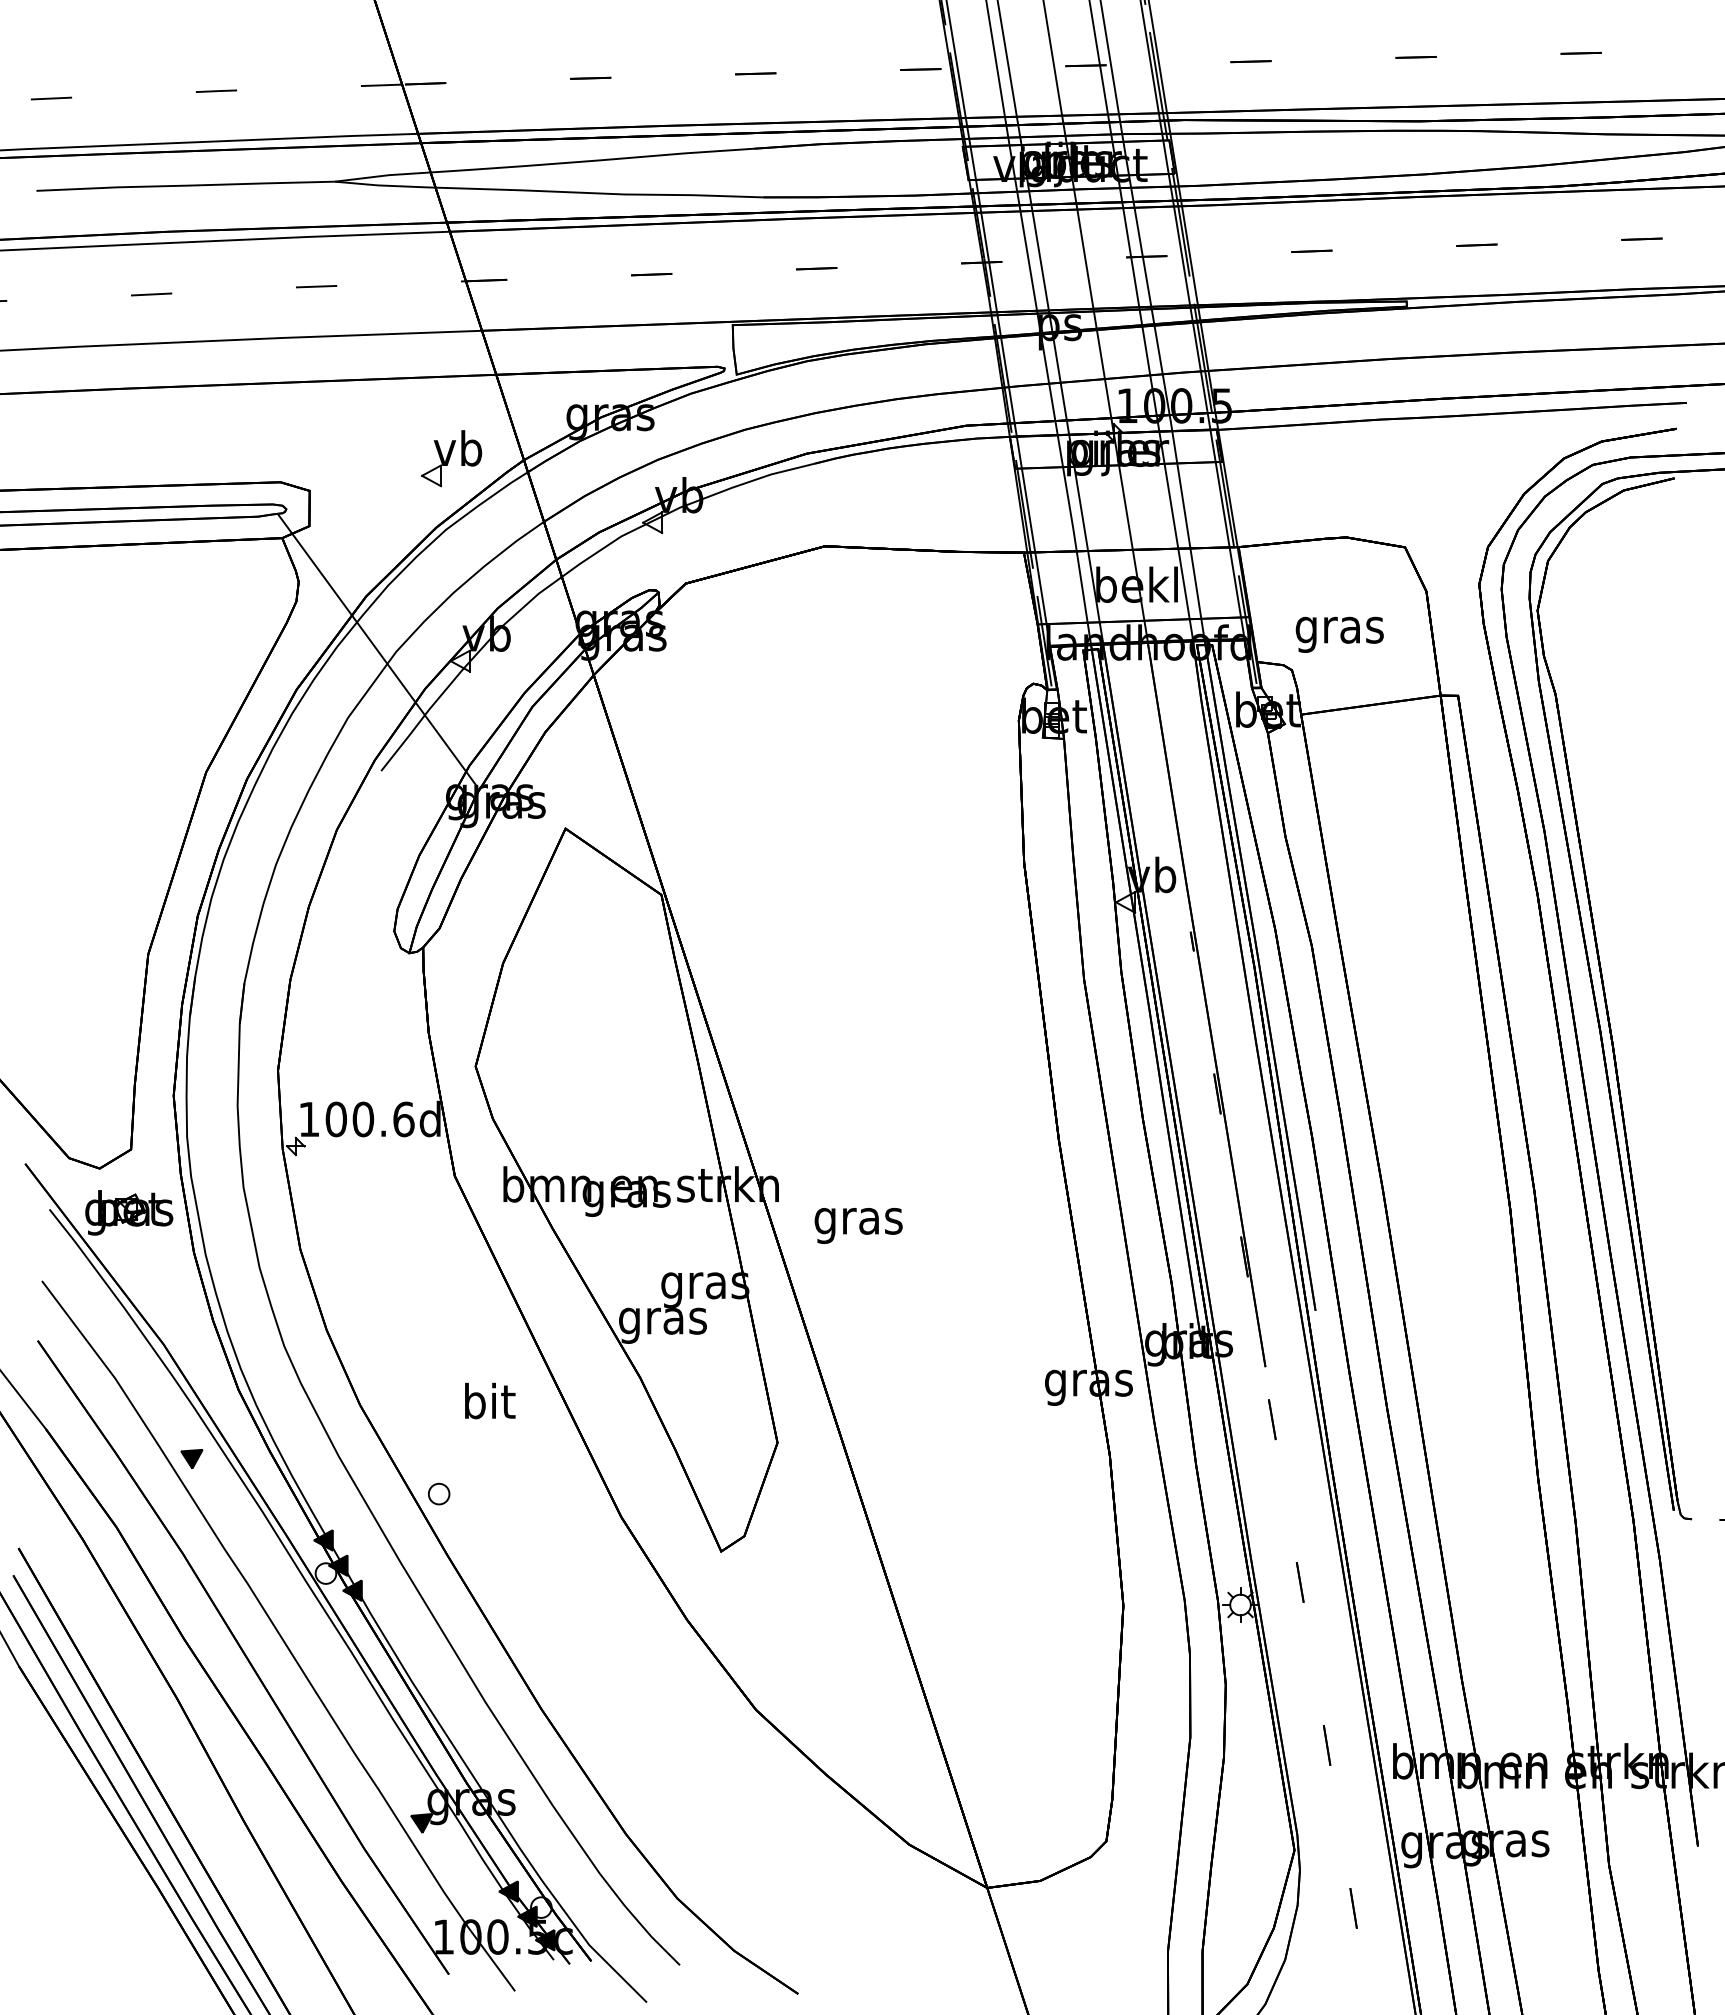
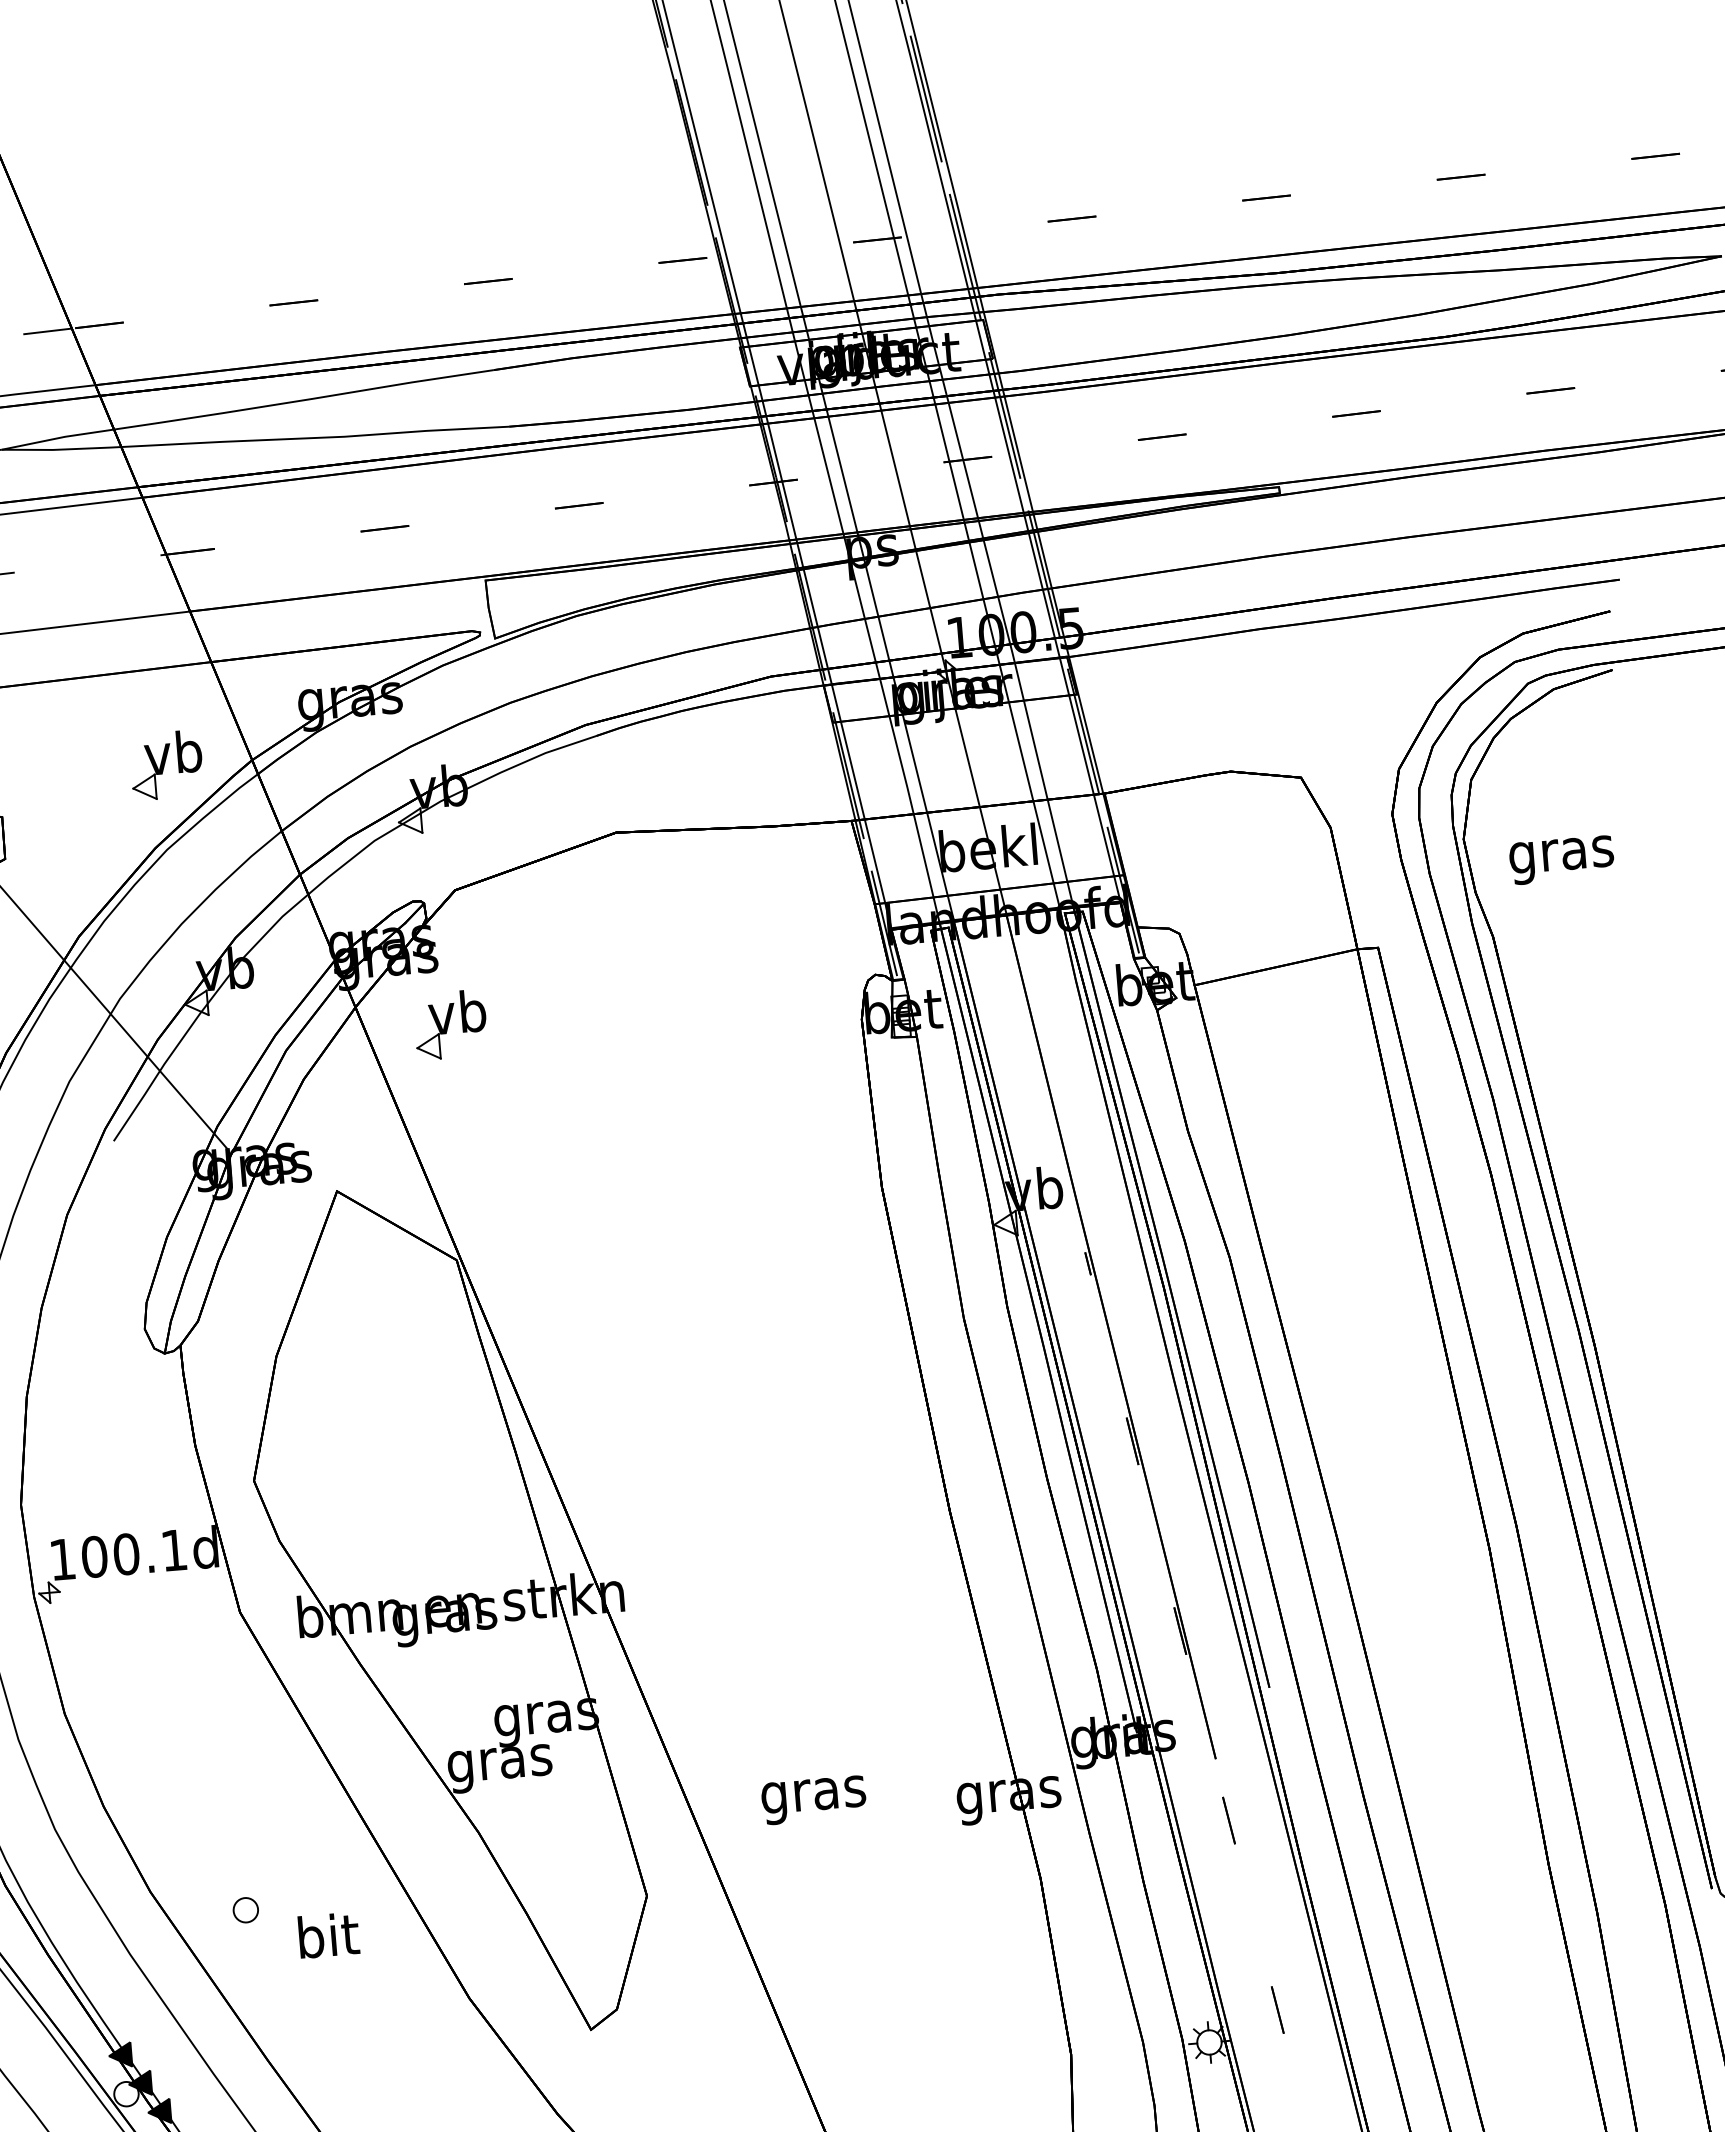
text: (1339, 634) -> (1561, 859), moved
part: (672, 696) -> (450, 1024), added
text: (403, 1119) -> (173, 1550), 100.6d -> 100.1d
text: (858, 1225) -> (813, 1799), moved
text: (490, 1400) -> (329, 1934), moved
part: (438, 1493) -> (245, 1909), moved

